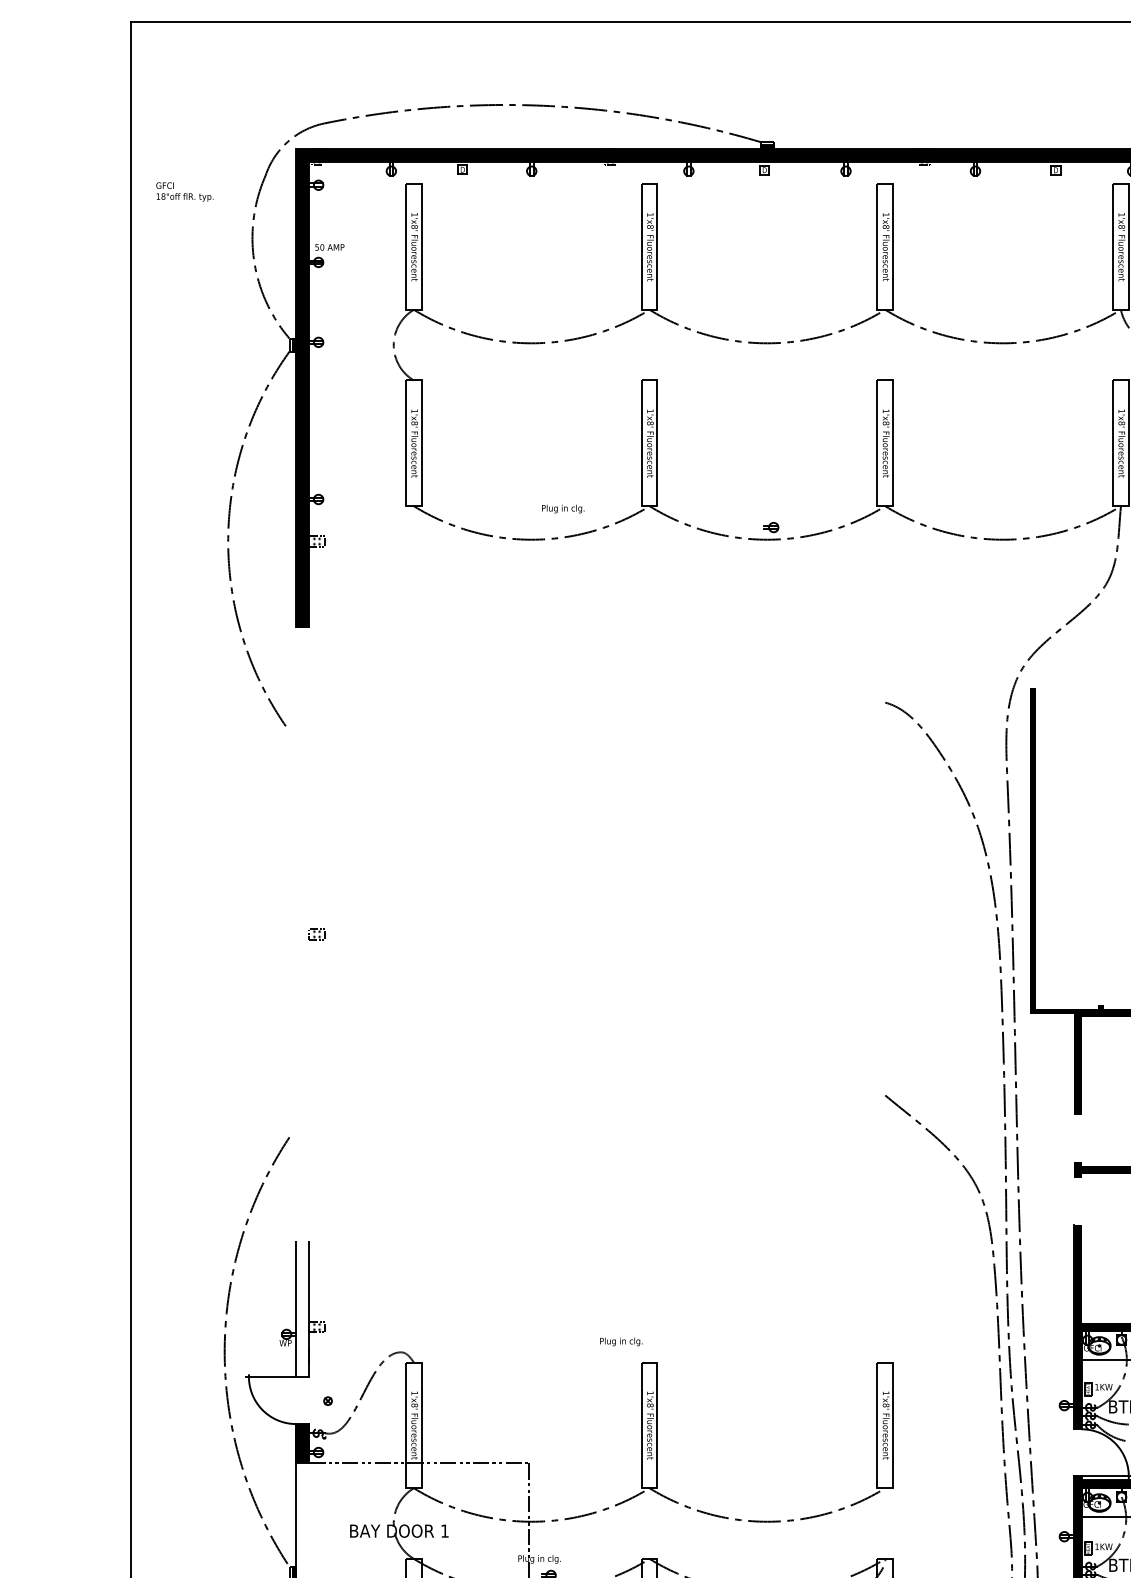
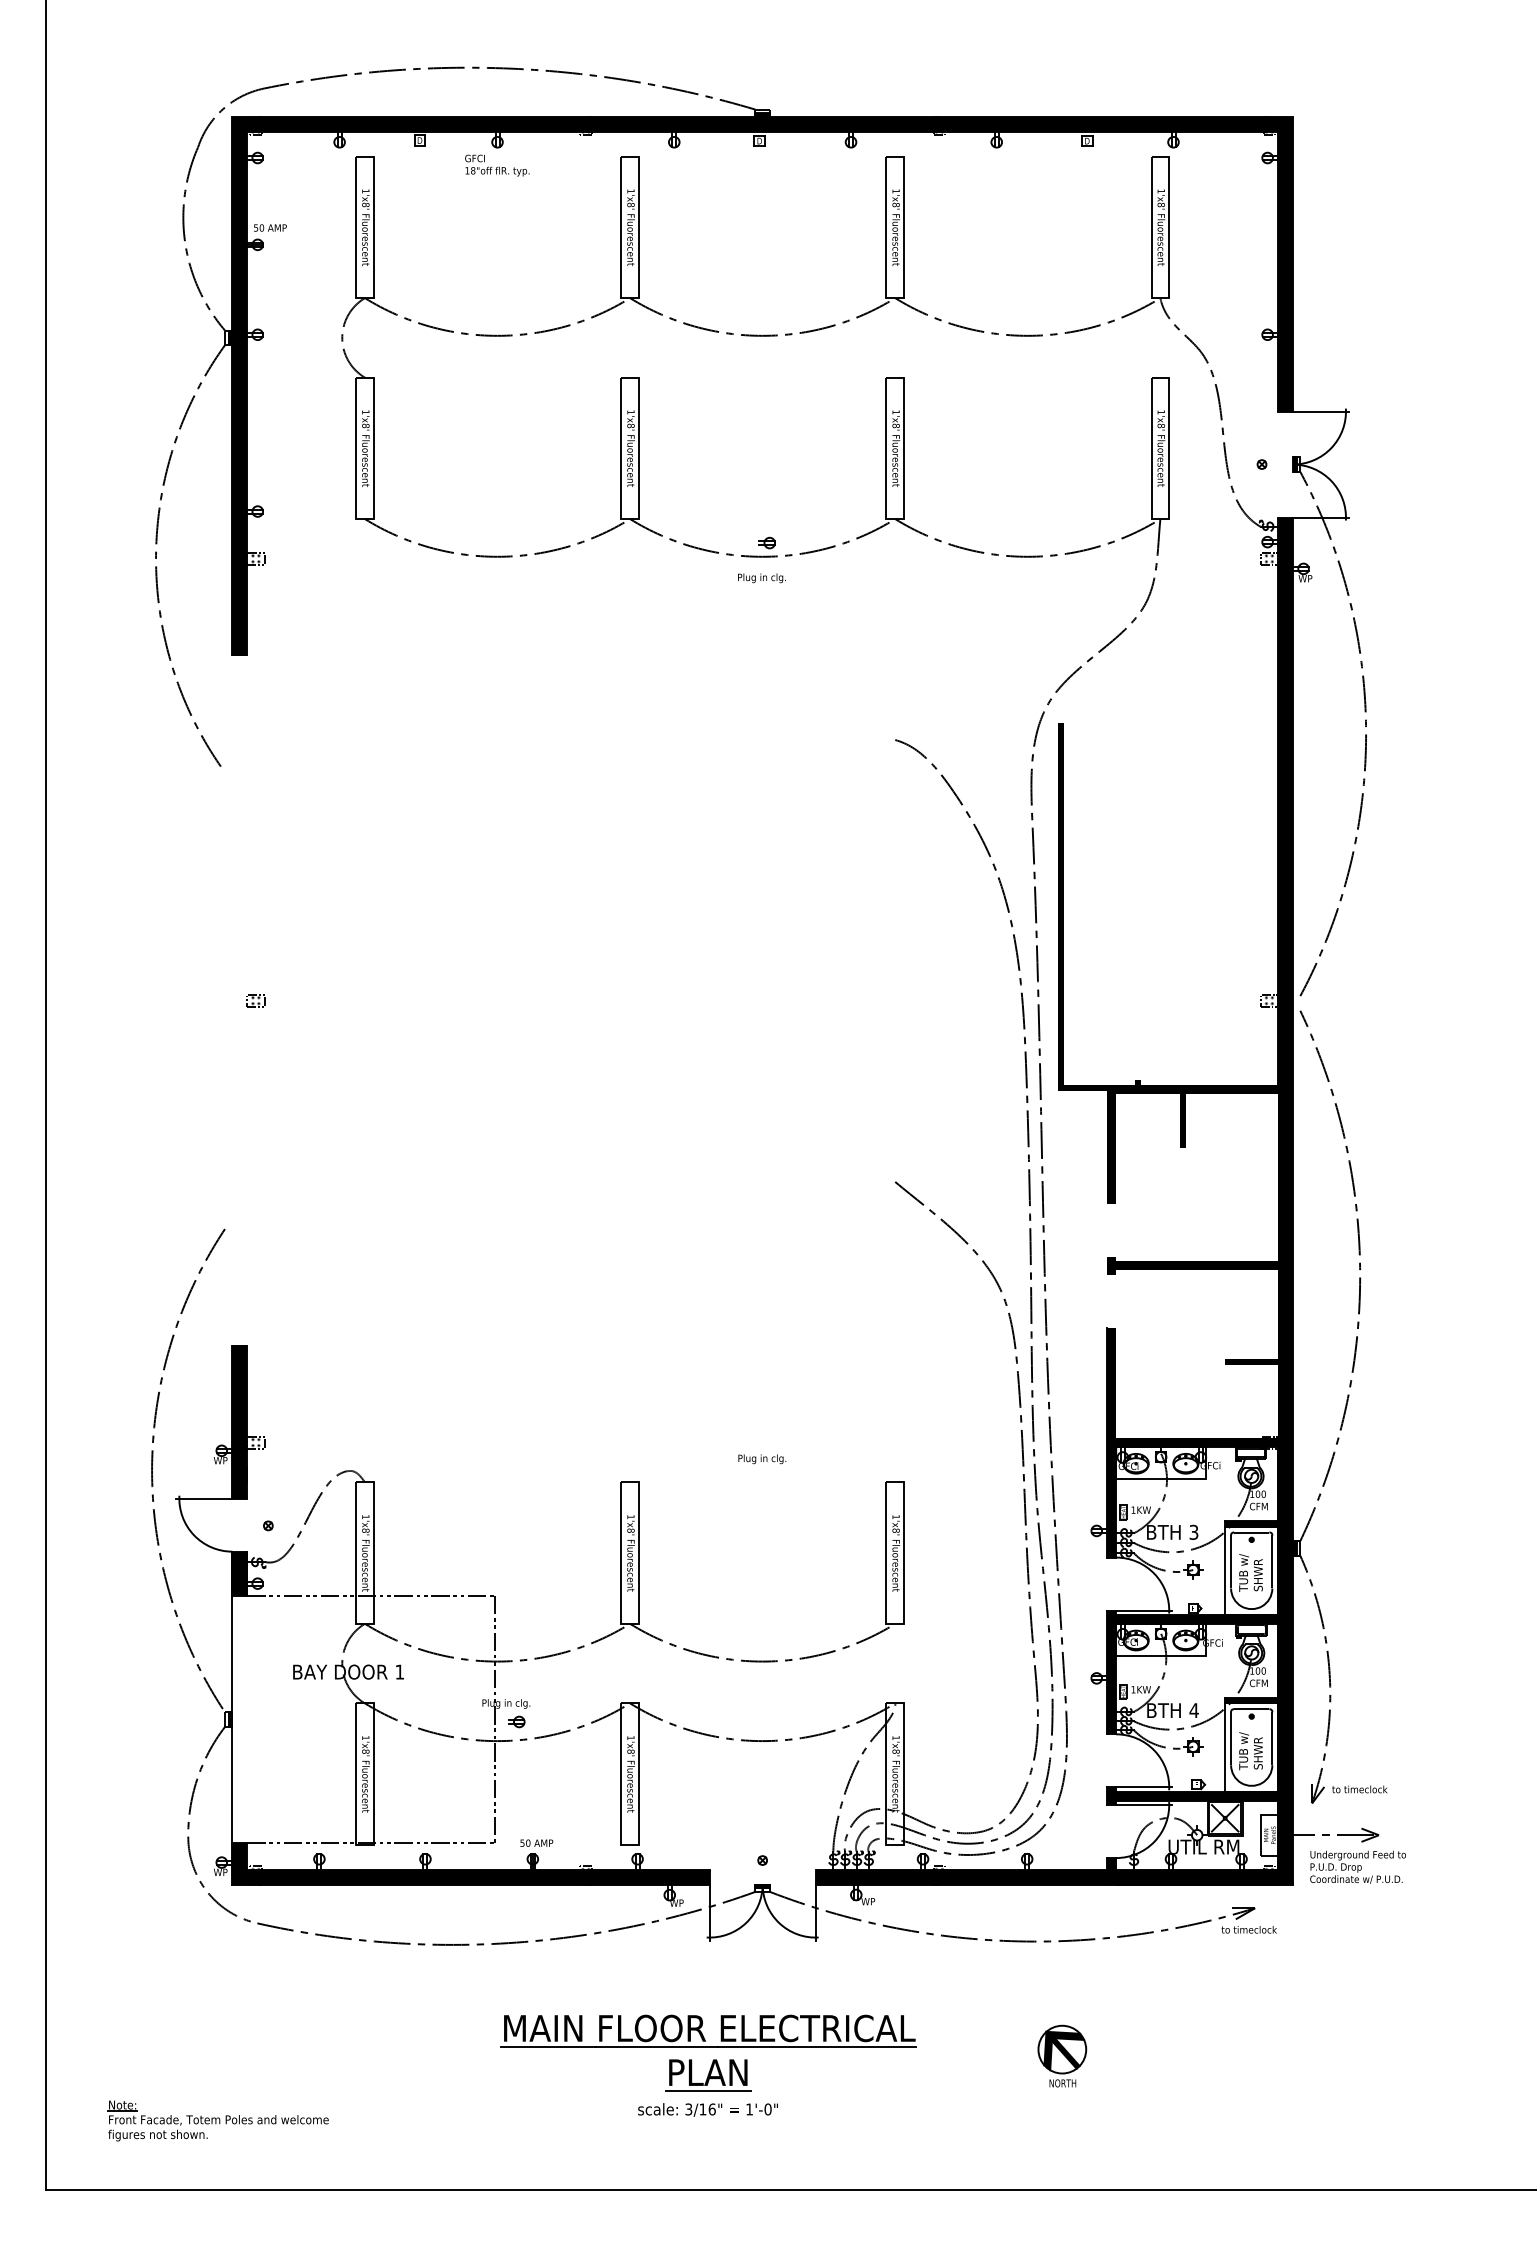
text: (185, 191) -> (497, 165), moved
text: (562, 509) -> (761, 578), moved
fill: (302, 1308) -> (239, 1421), added
text: (621, 1342) -> (762, 1459), moved

